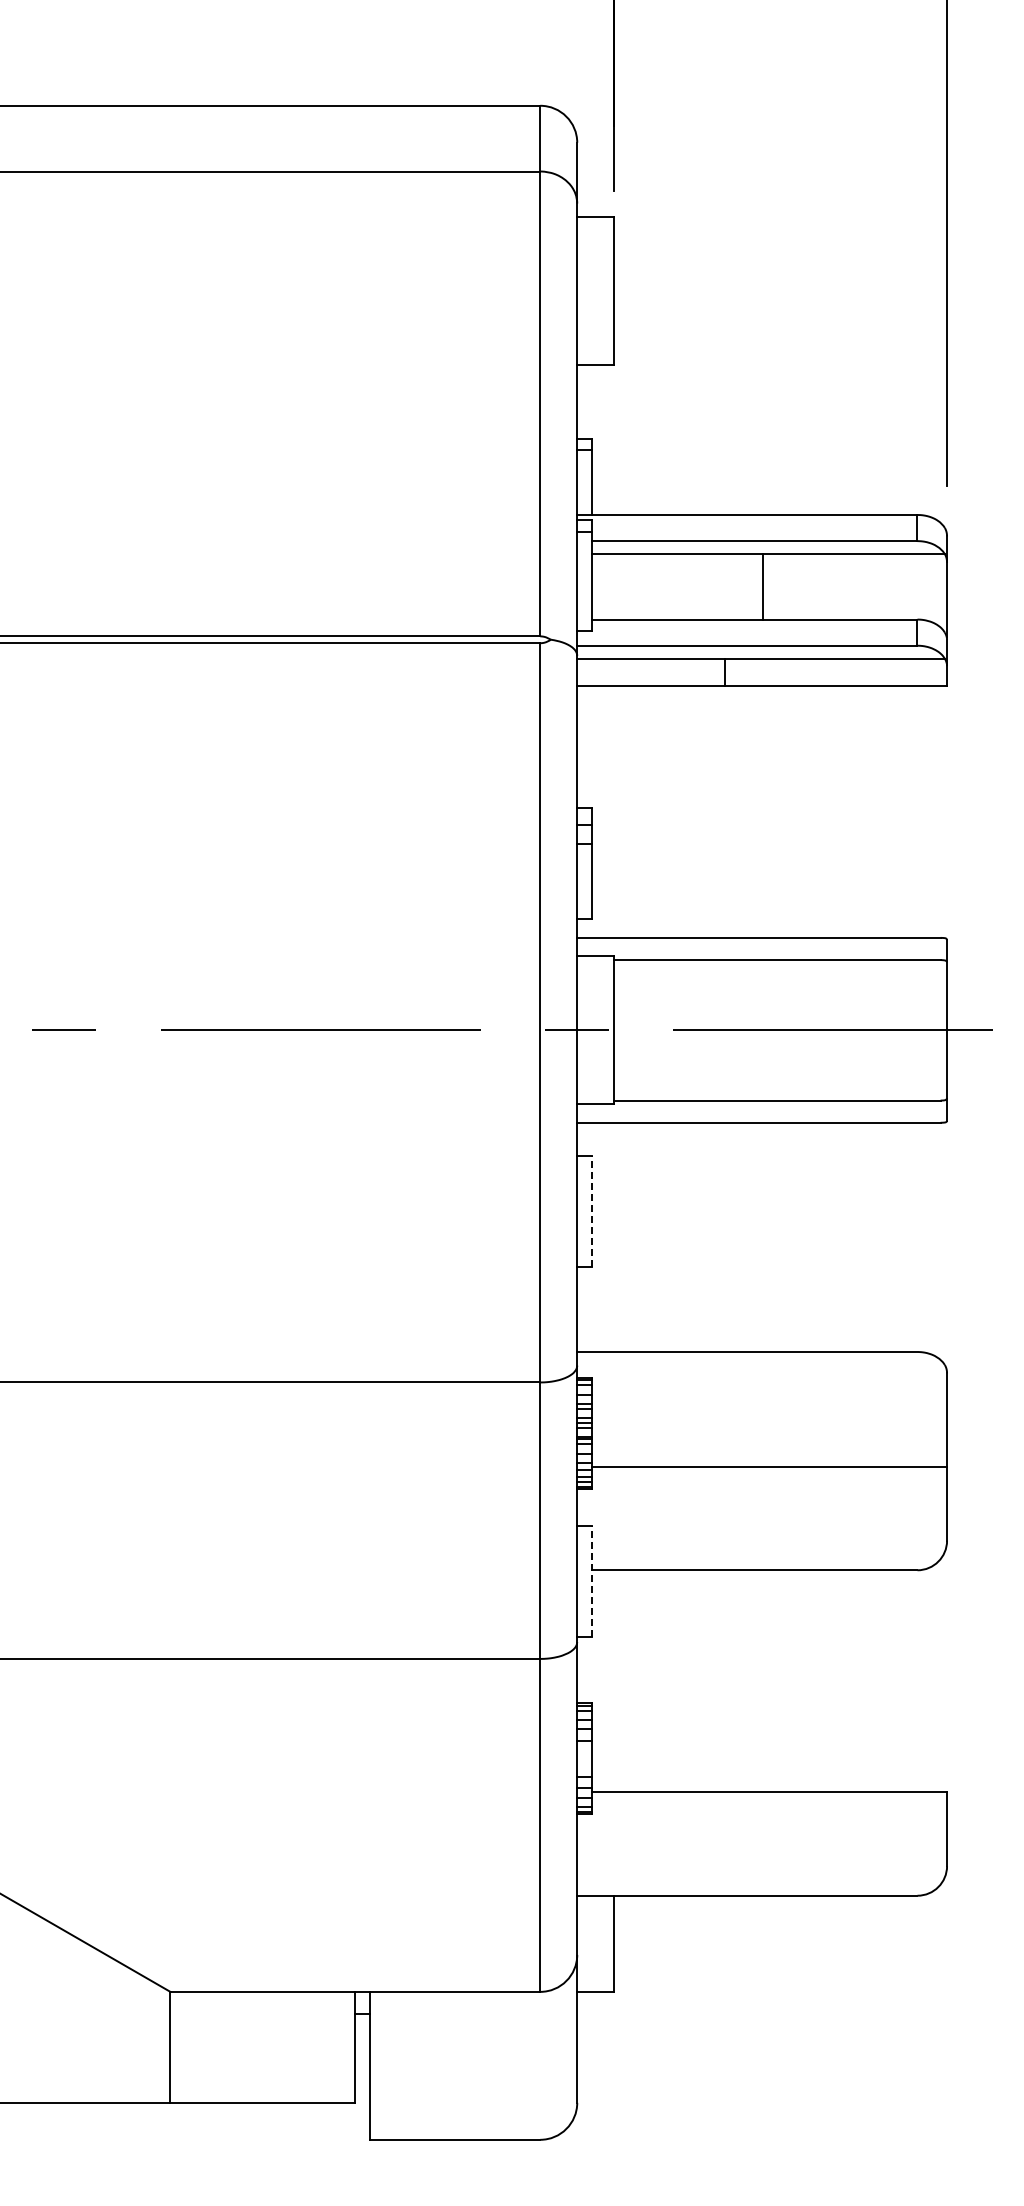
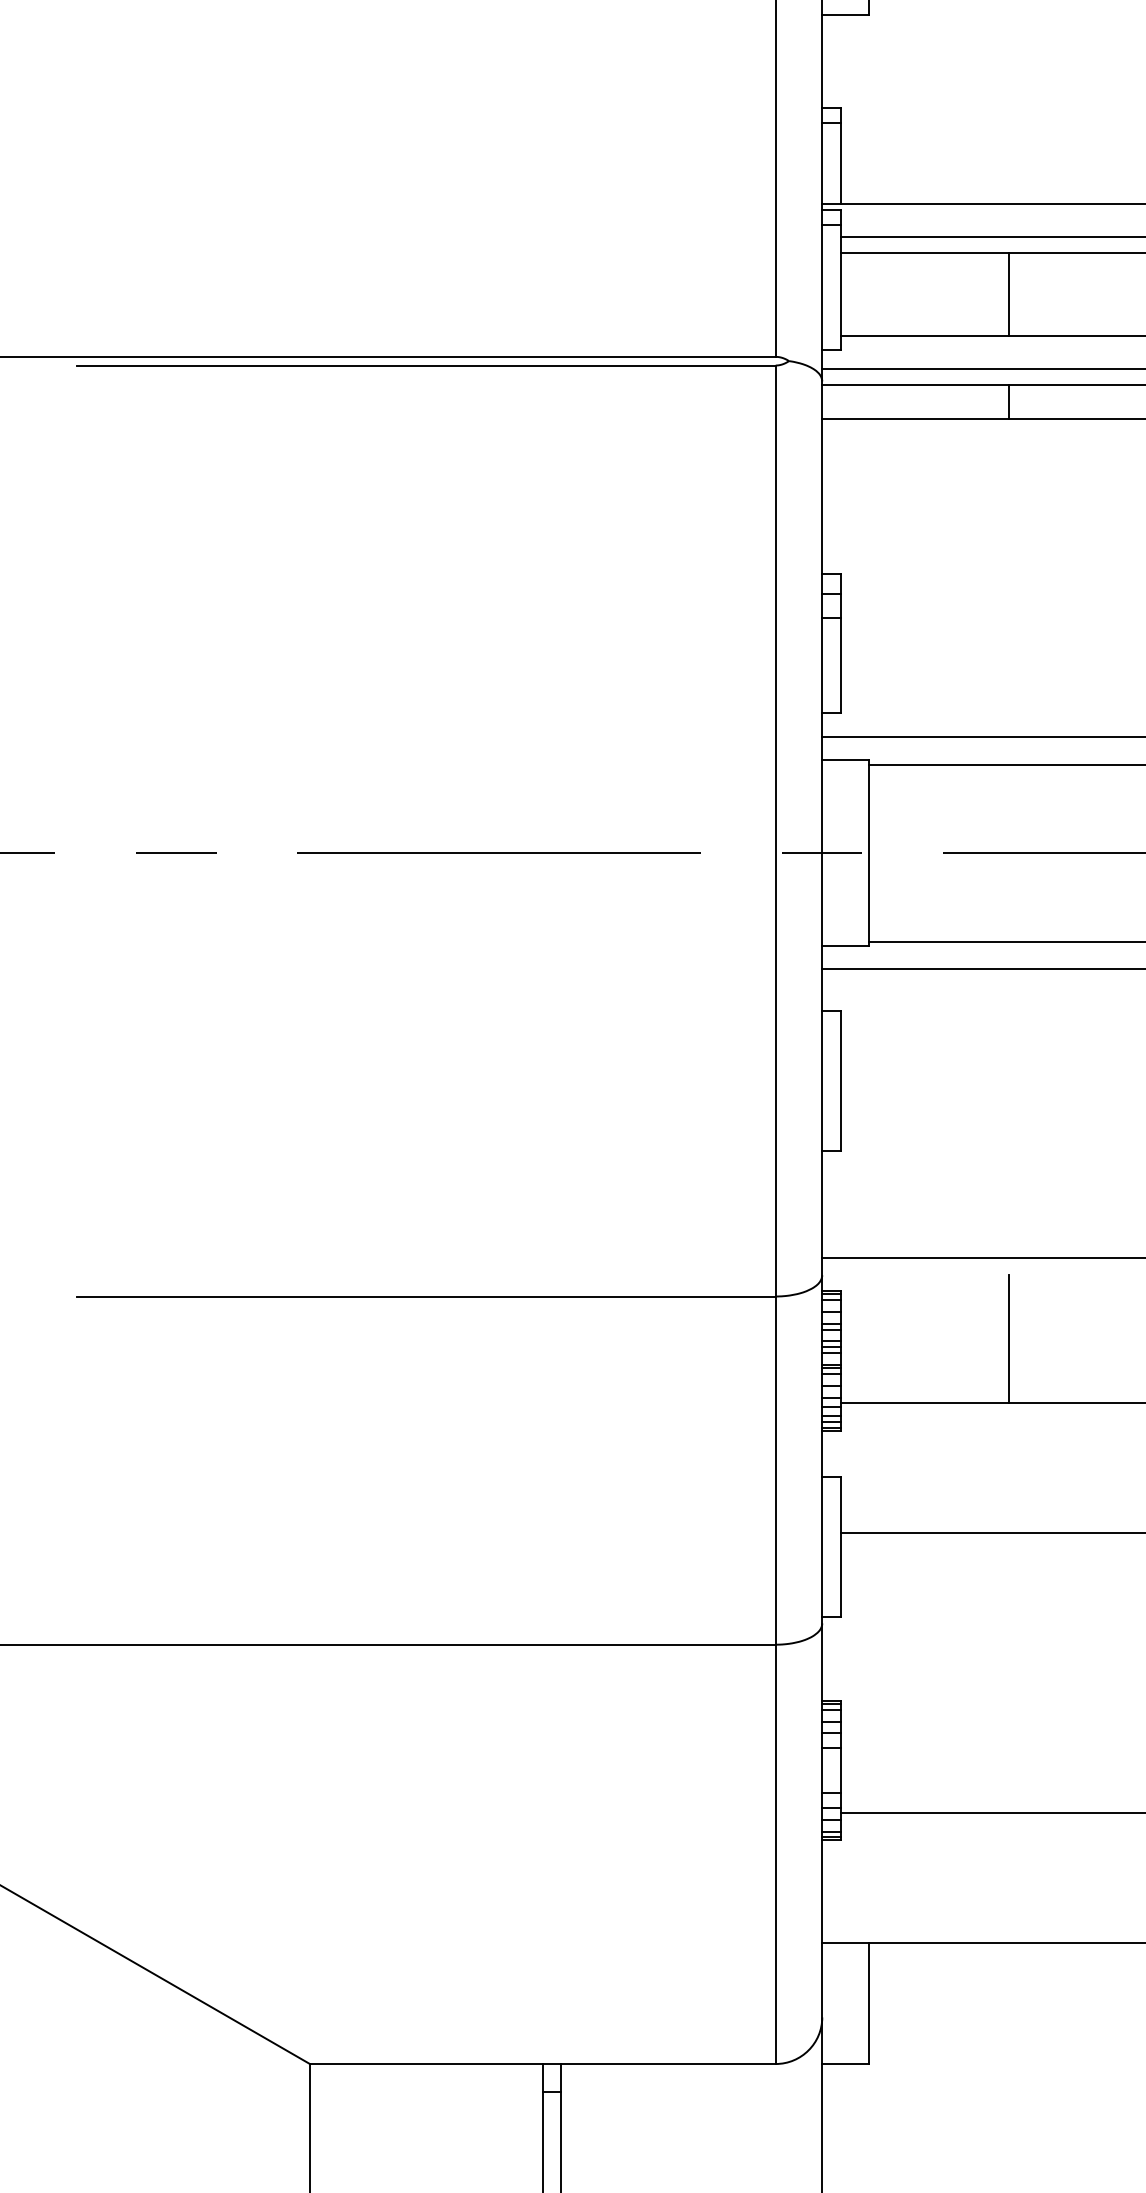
line: (763, 586) -> (1008, 294), moved
line: (592, 1211) -> (841, 1081), dashed -> solid
line: (725, 1415) -> (1008, 1338), added
line: (592, 1580) -> (841, 1545), dashed -> solid

